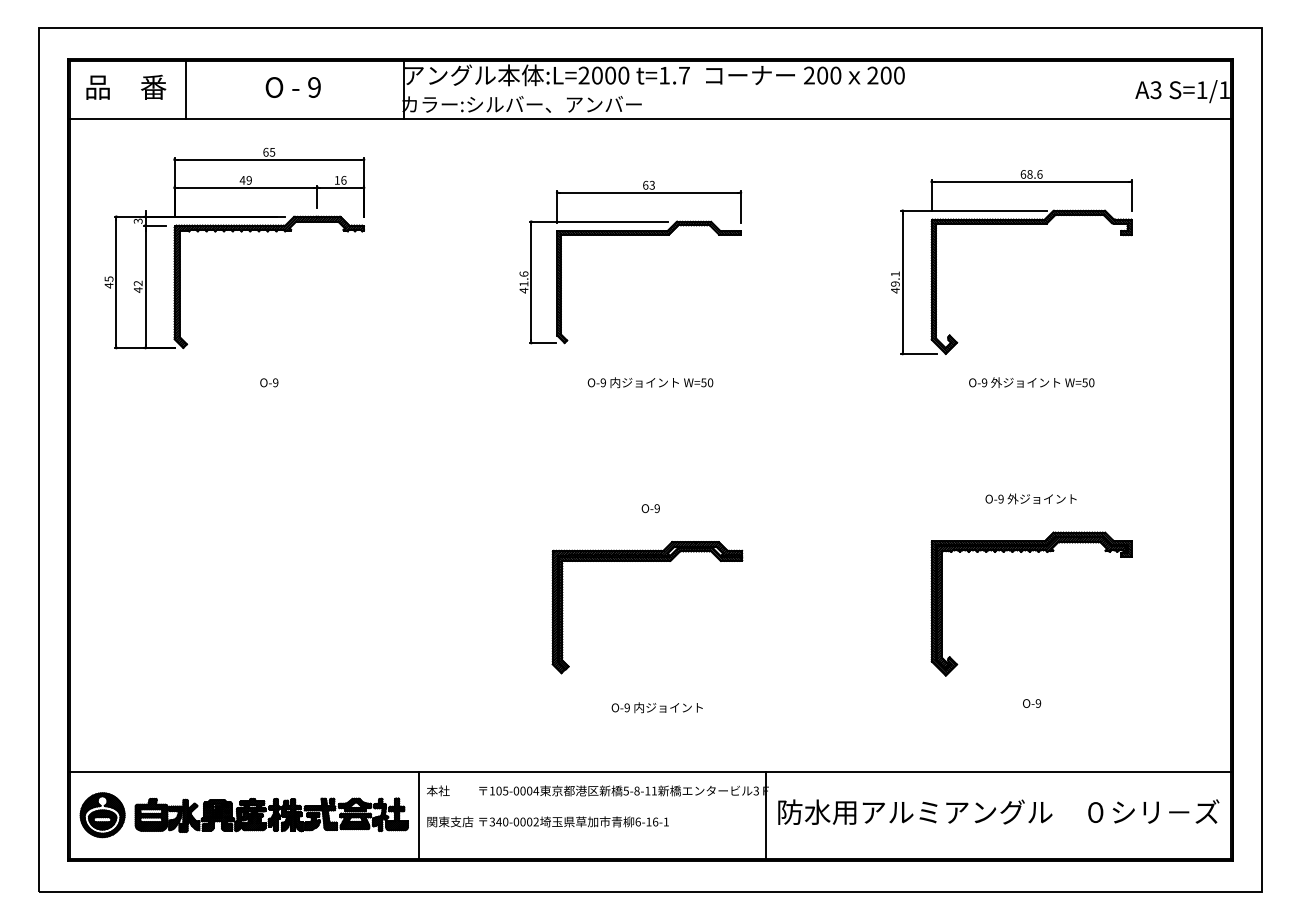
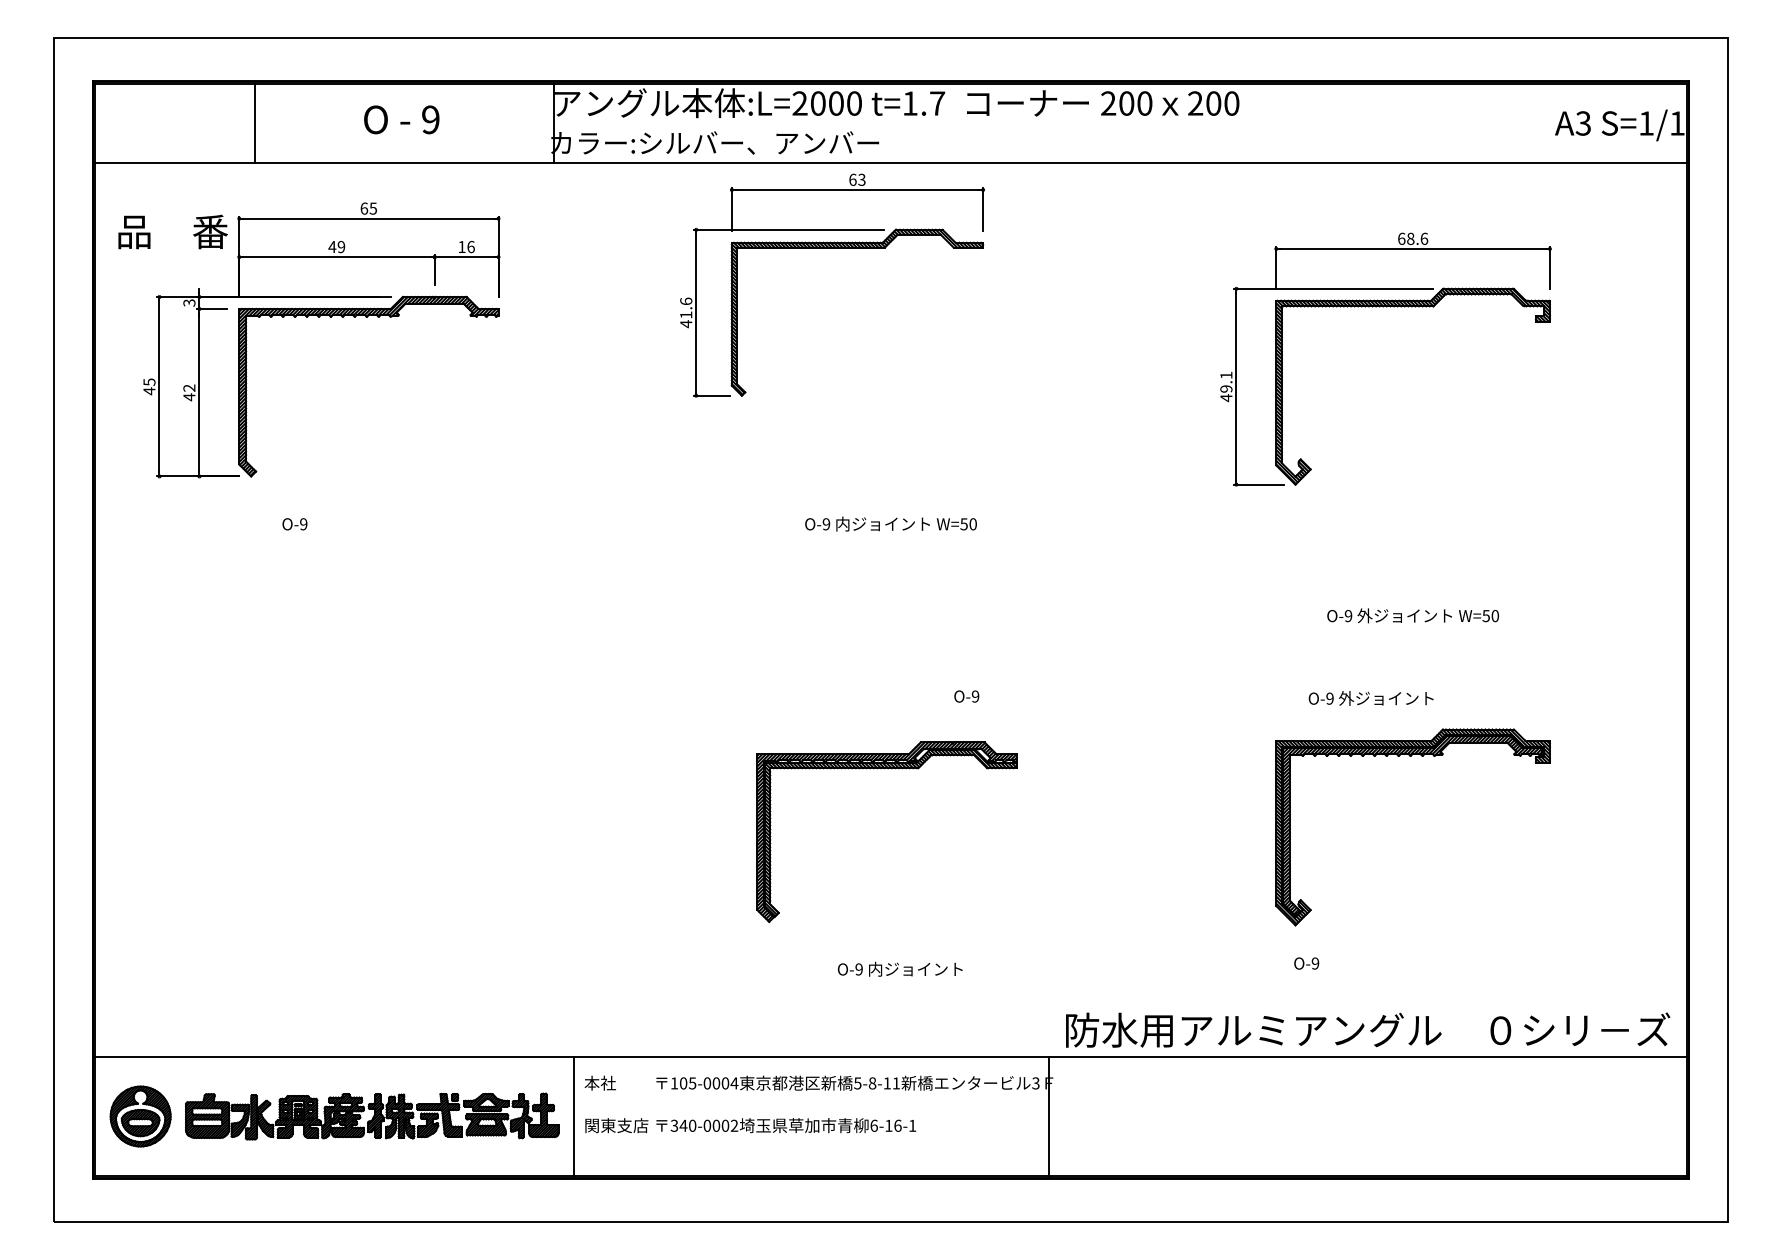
text: (126, 86) -> (173, 230), moved
part: (630, 235) -> (832, 248), moved
text: (269, 382) -> (295, 523), moved
text: (1031, 382) -> (1412, 615), moved
text: (1030, 498) -> (1370, 697), moved
text: (650, 508) -> (966, 696), moved
text: (1032, 703) -> (1307, 963), moved
text: (998, 811) -> (1367, 1029), moved

